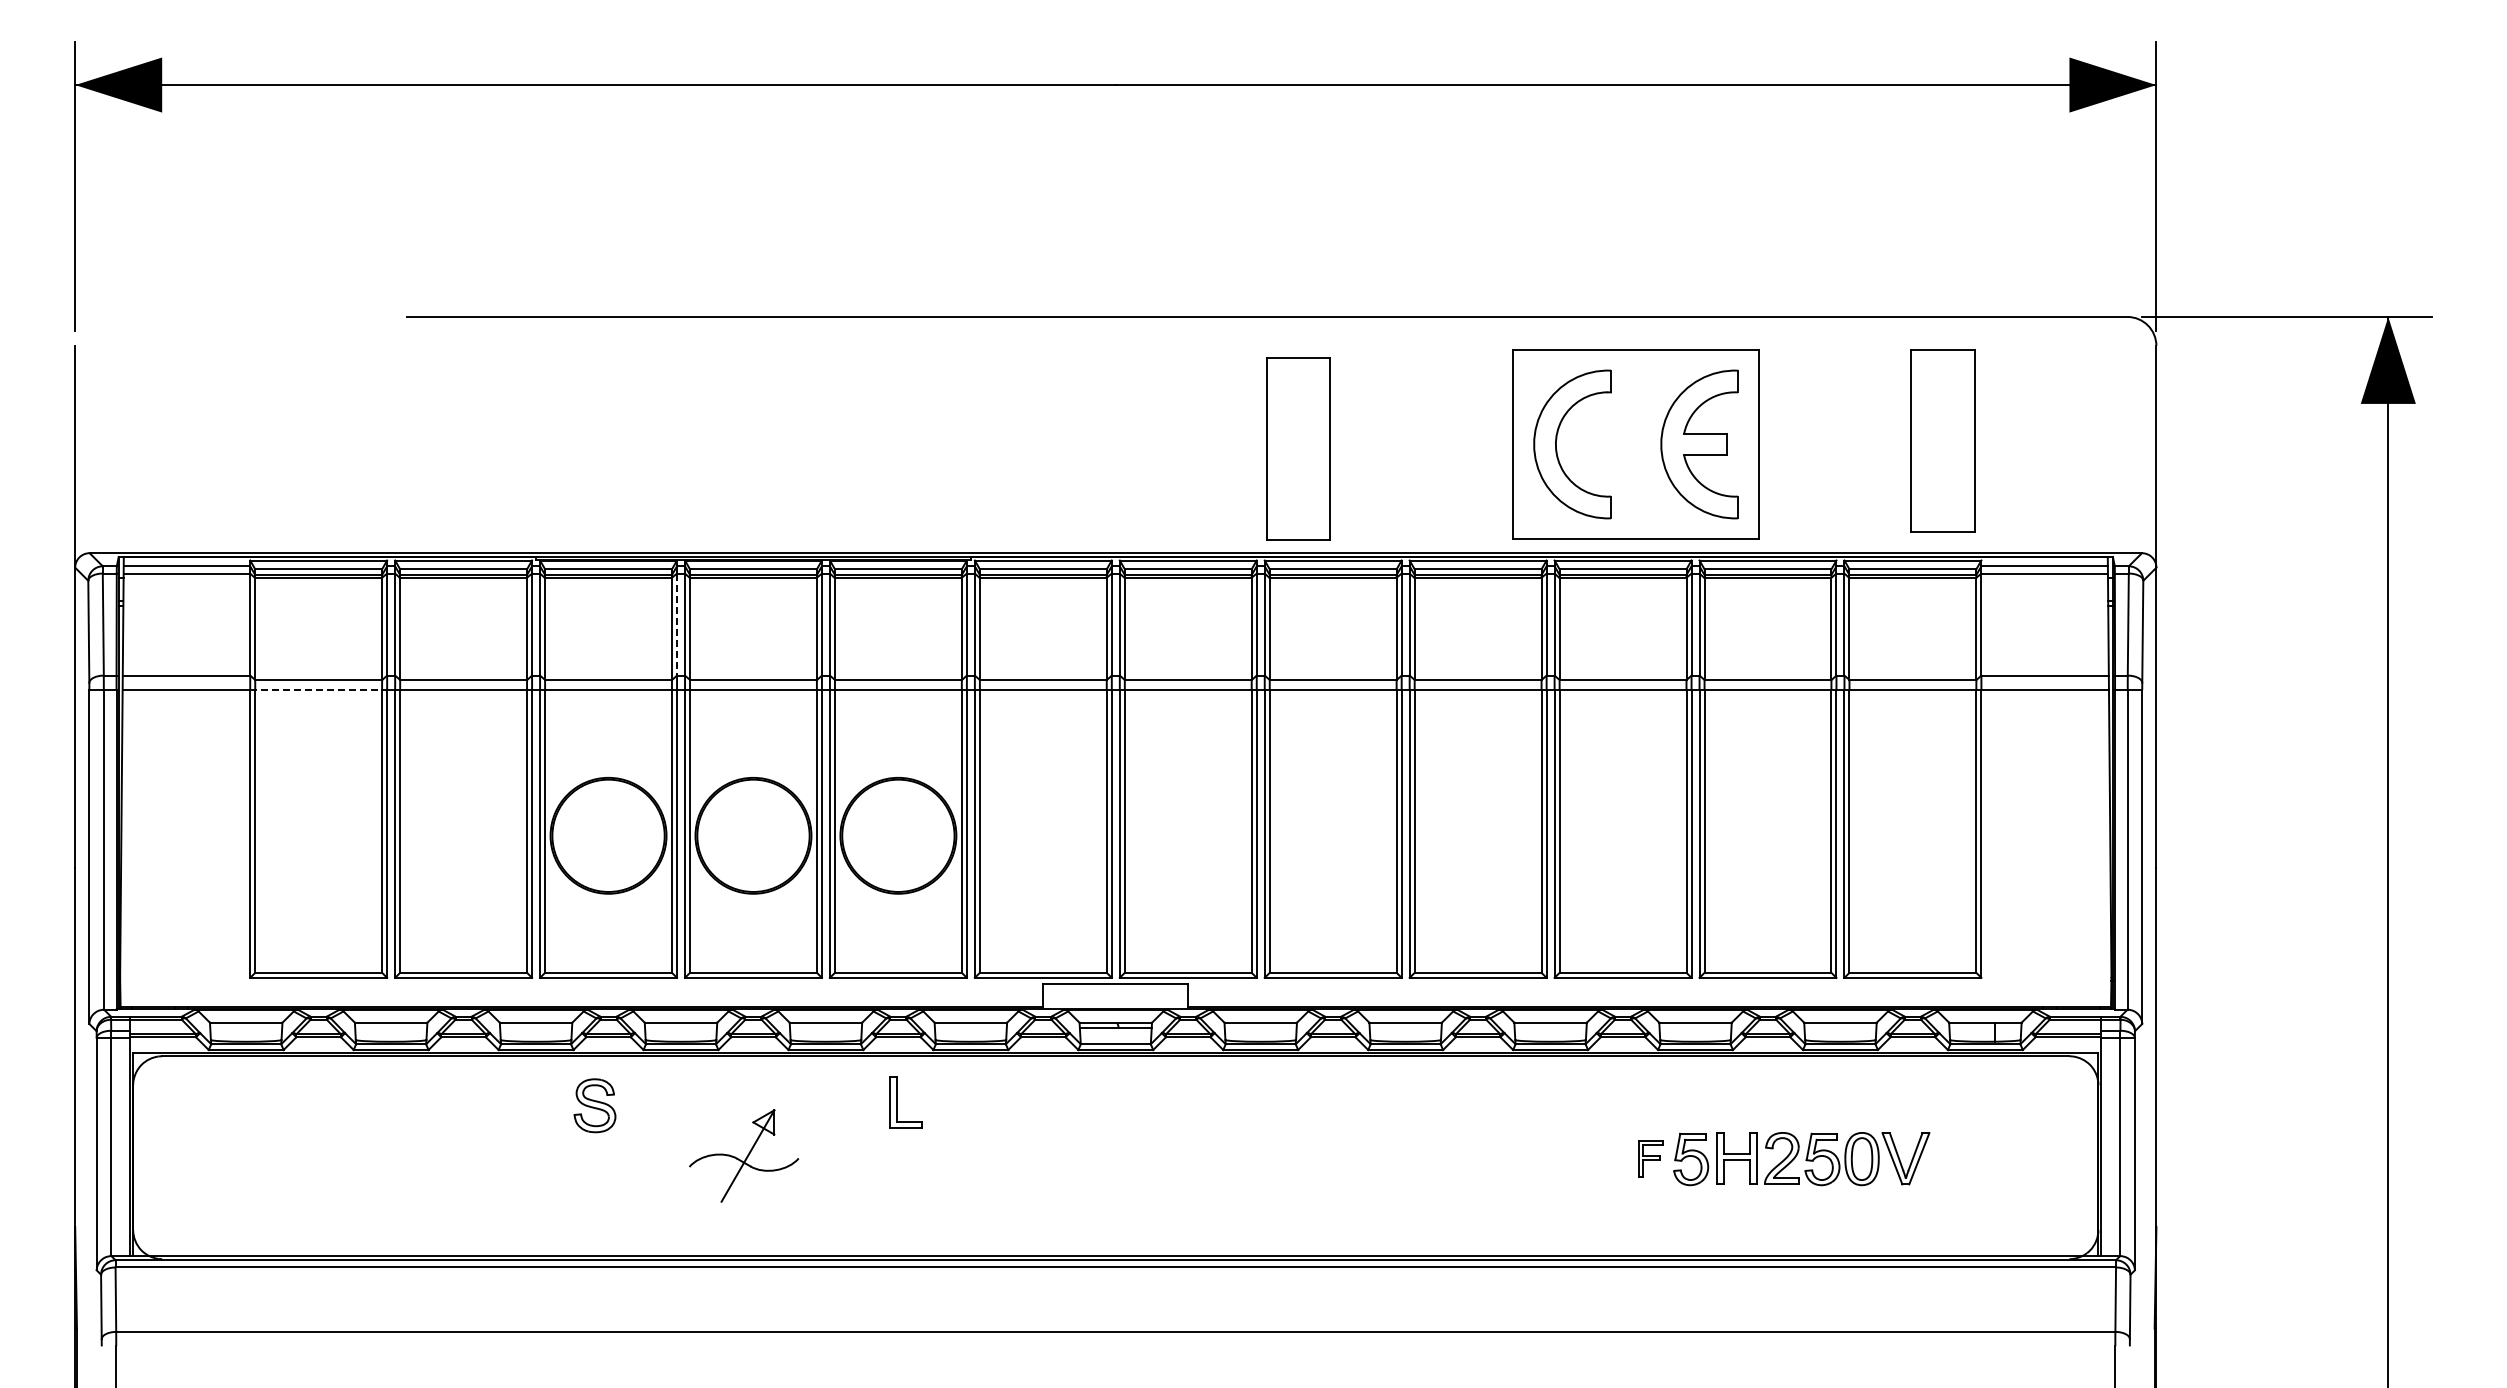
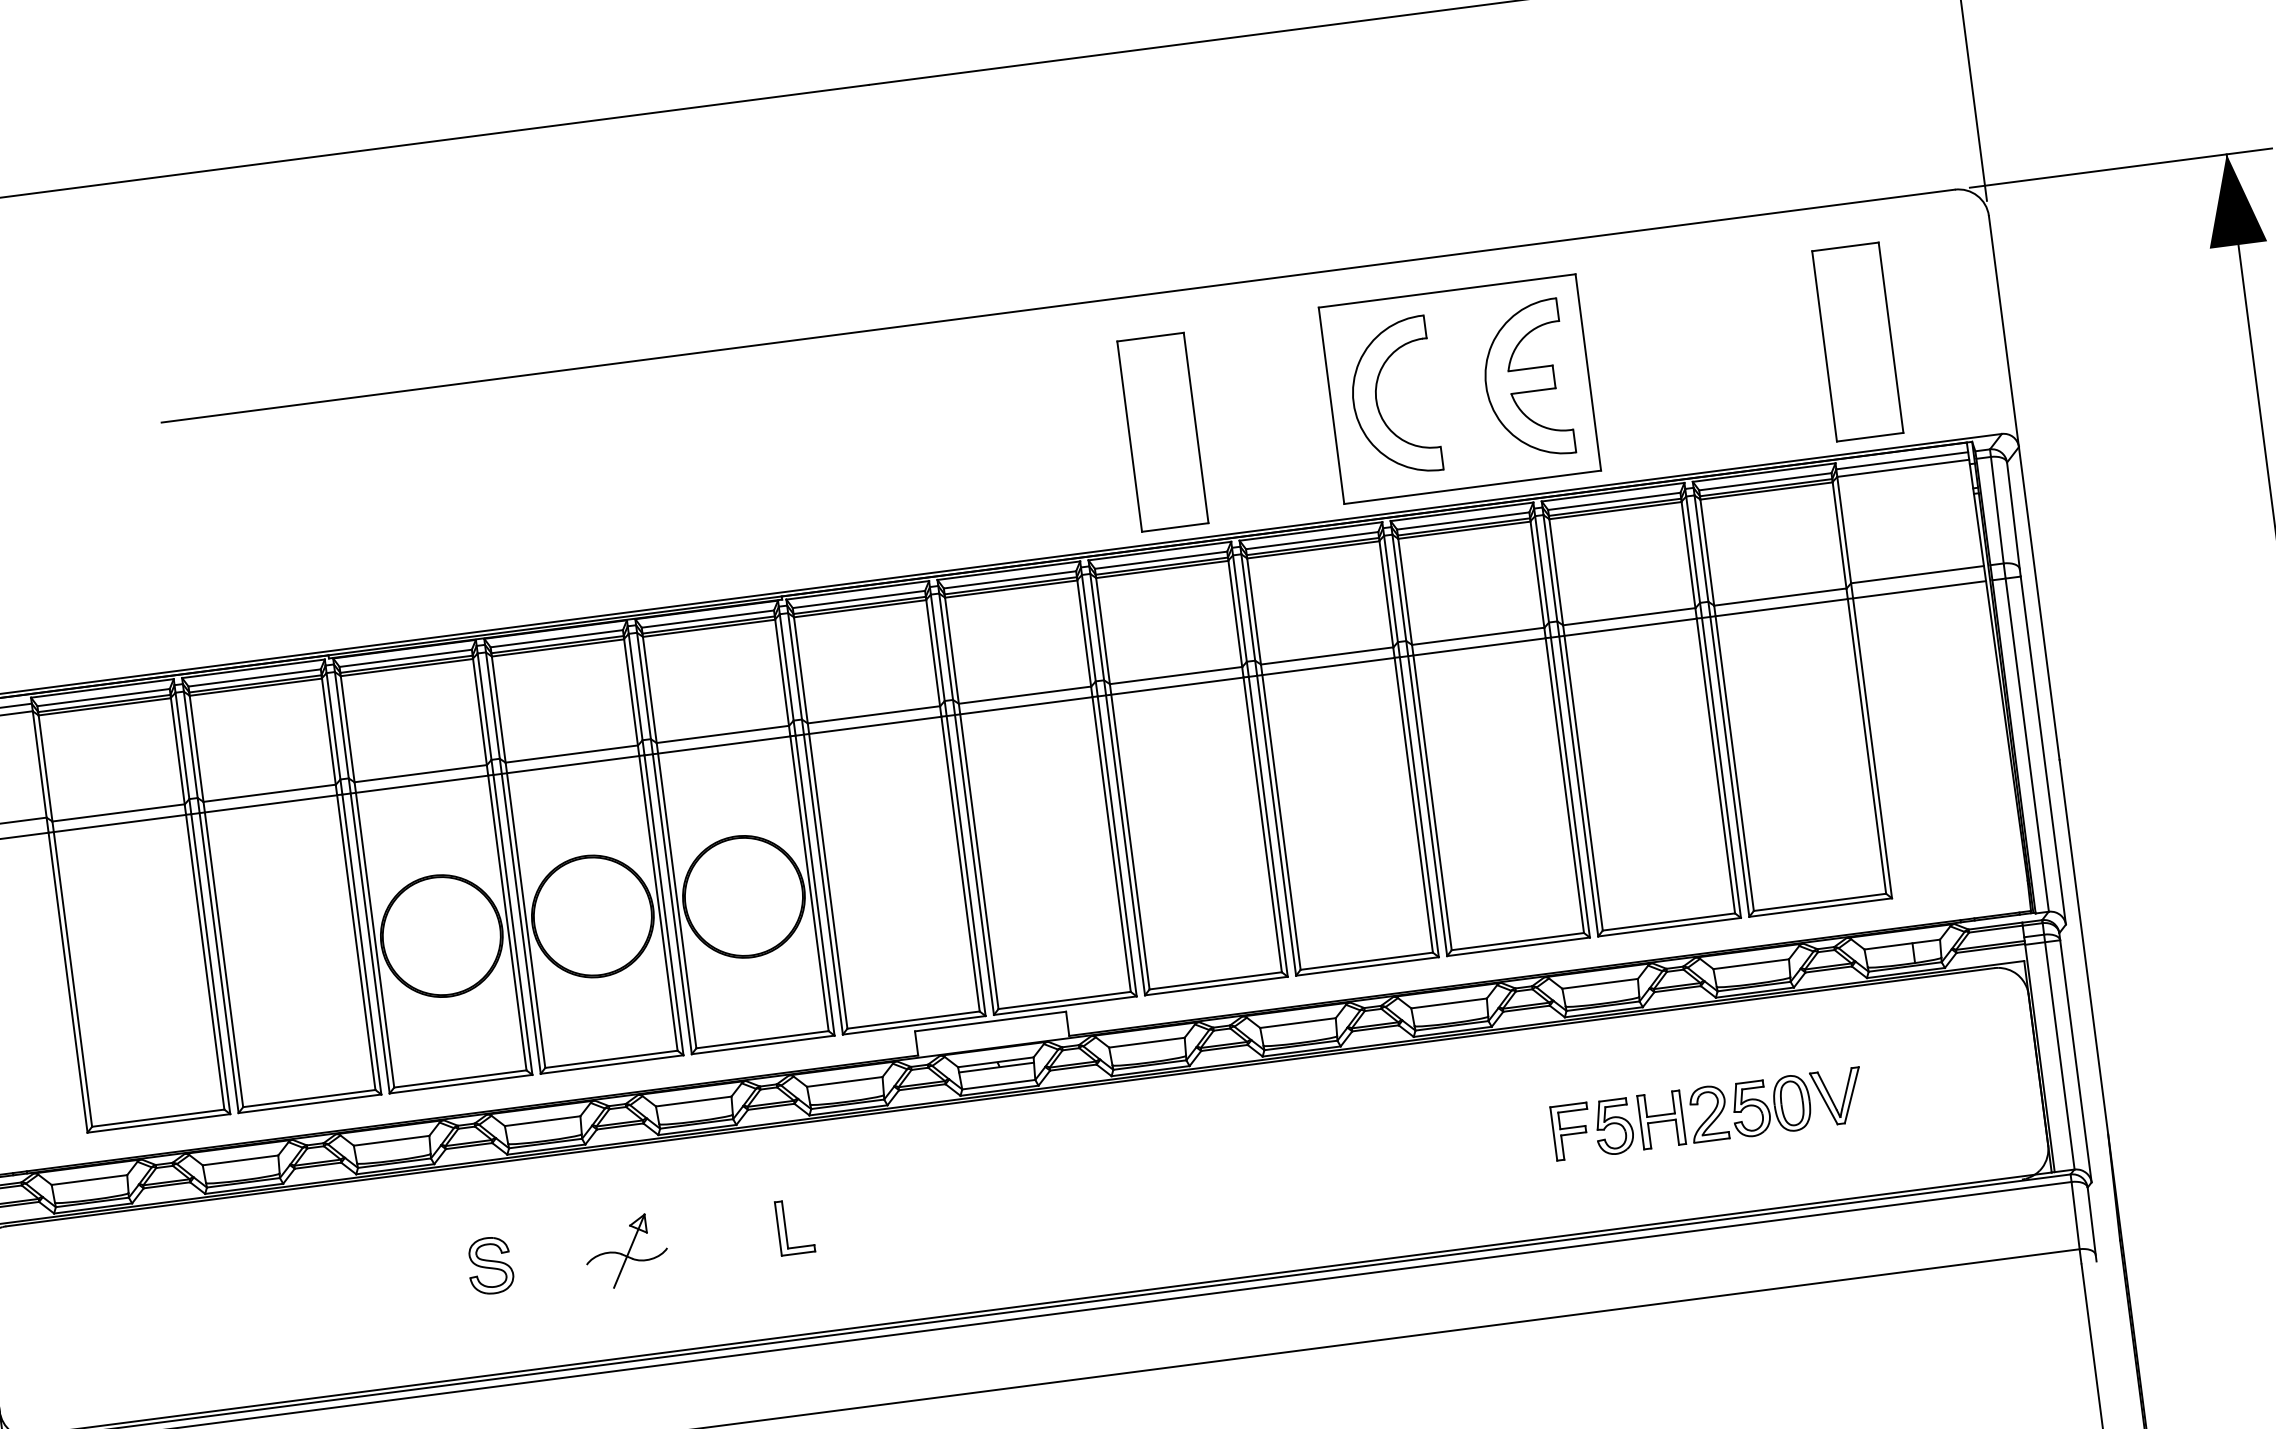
part: (1942, 440) -> (1856, 341), moved
part: (1298, 448) -> (1162, 431), moved
line: (677, 625) -> (485, 707), dashed -> solid
line: (316, 690) -> (117, 824), dashed -> solid
part: (897, 1102) -> (786, 1228), moved
part: (594, 1105) -> (489, 1265), moved
part: (743, 1155) -> (625, 1251), size x0.71
part: (1650, 1158) -> (1571, 1131), size x1.43

